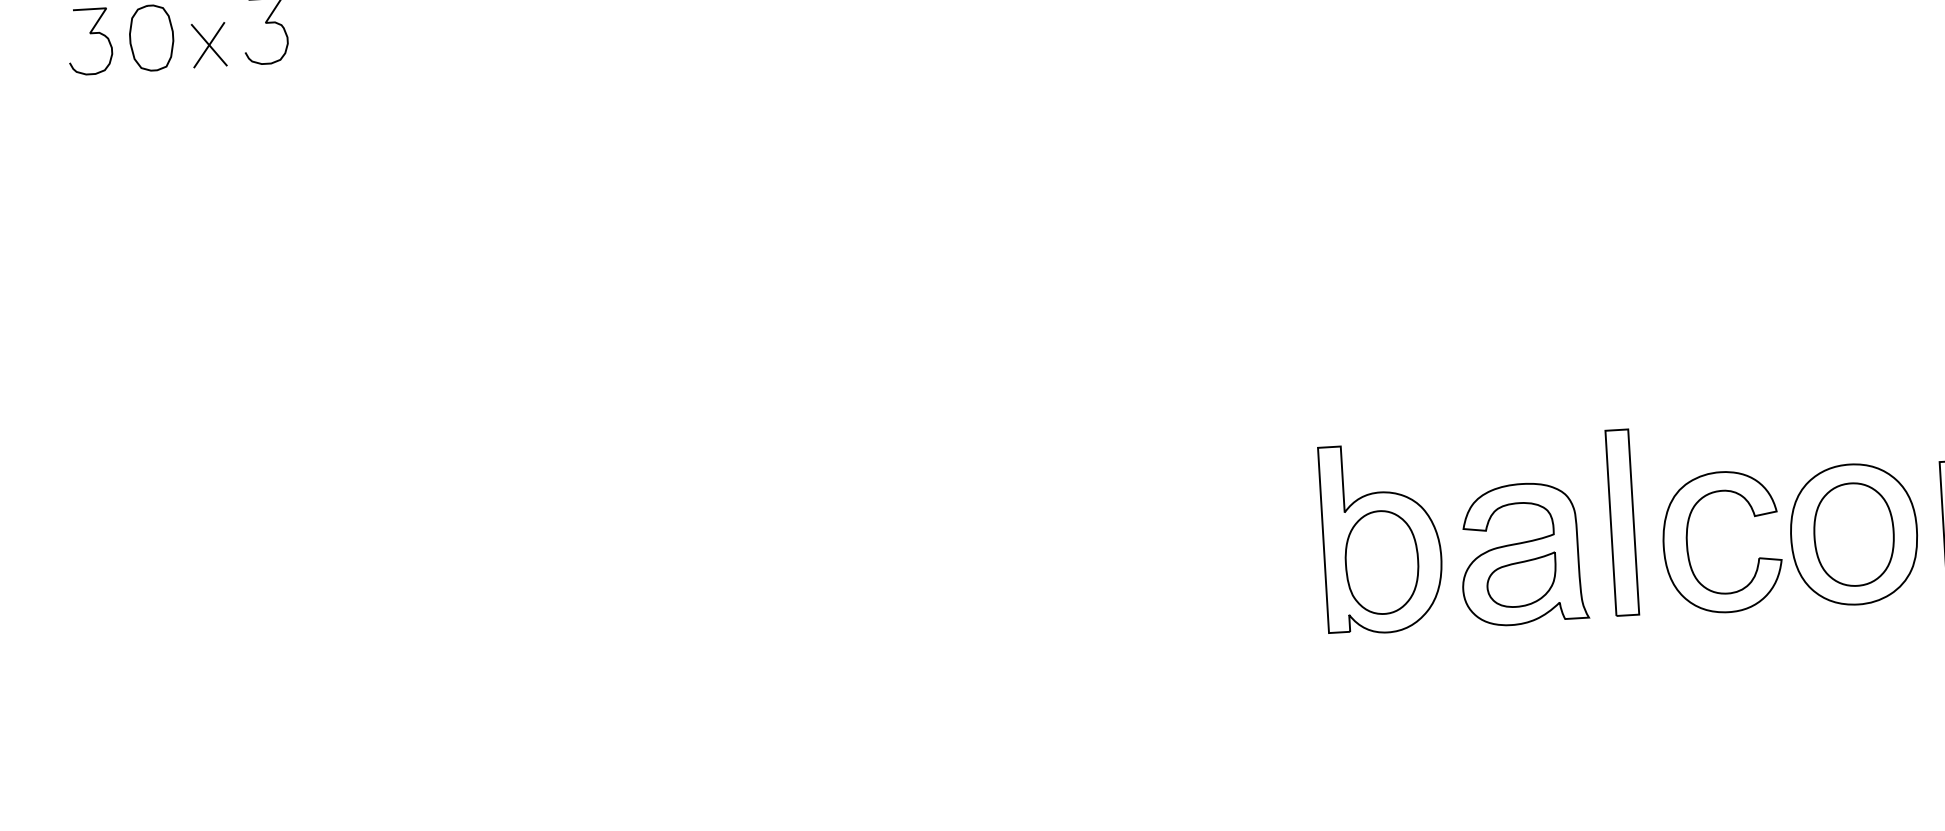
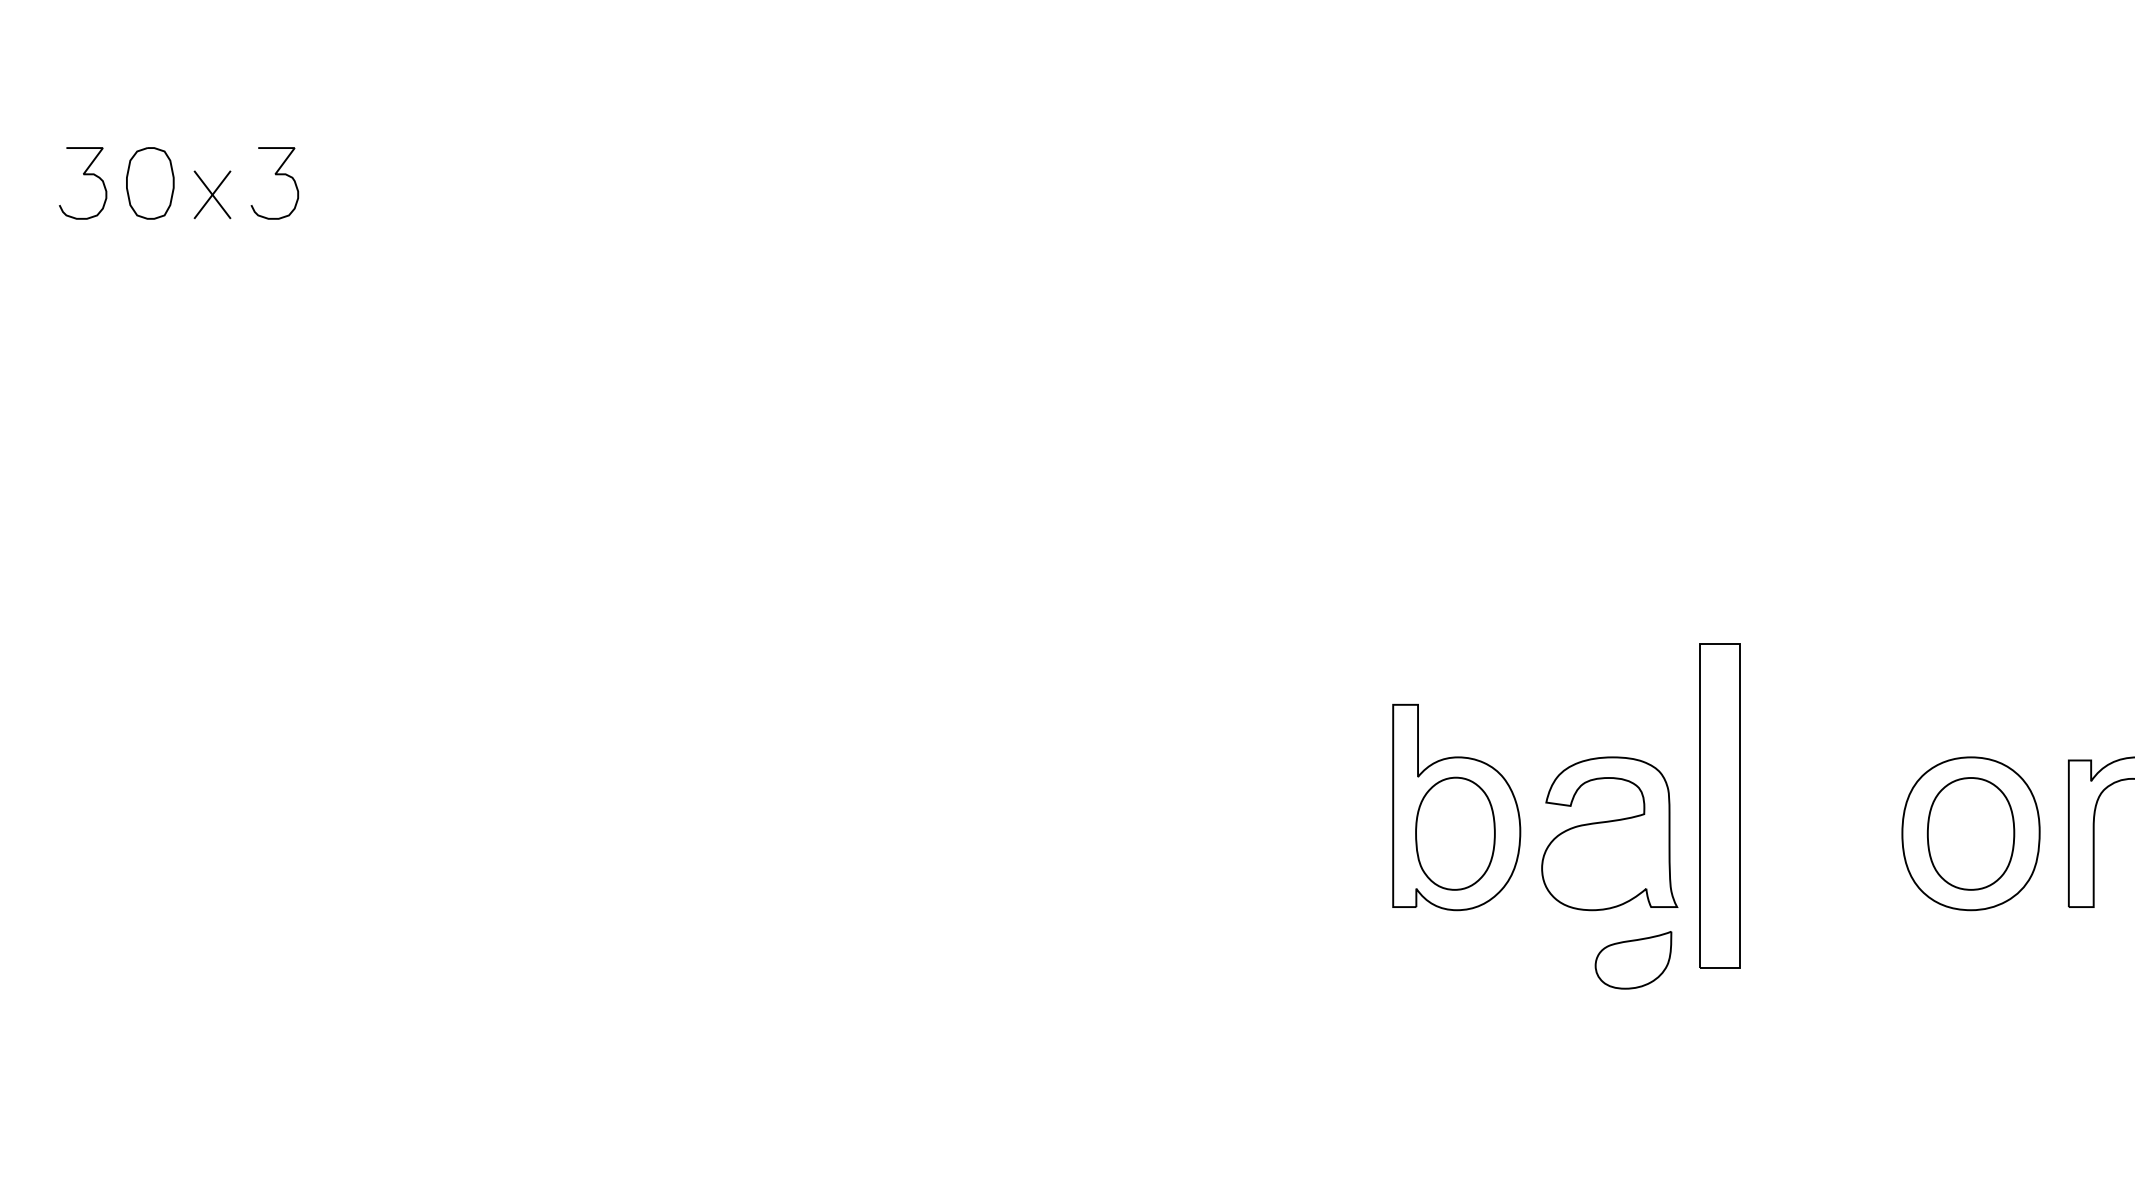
part: (1622, 522) -> (1719, 805), size x1.6
part: (1687, 544) -> (1789, 833), removed
part: (1521, 580) -> (1633, 960), moved

